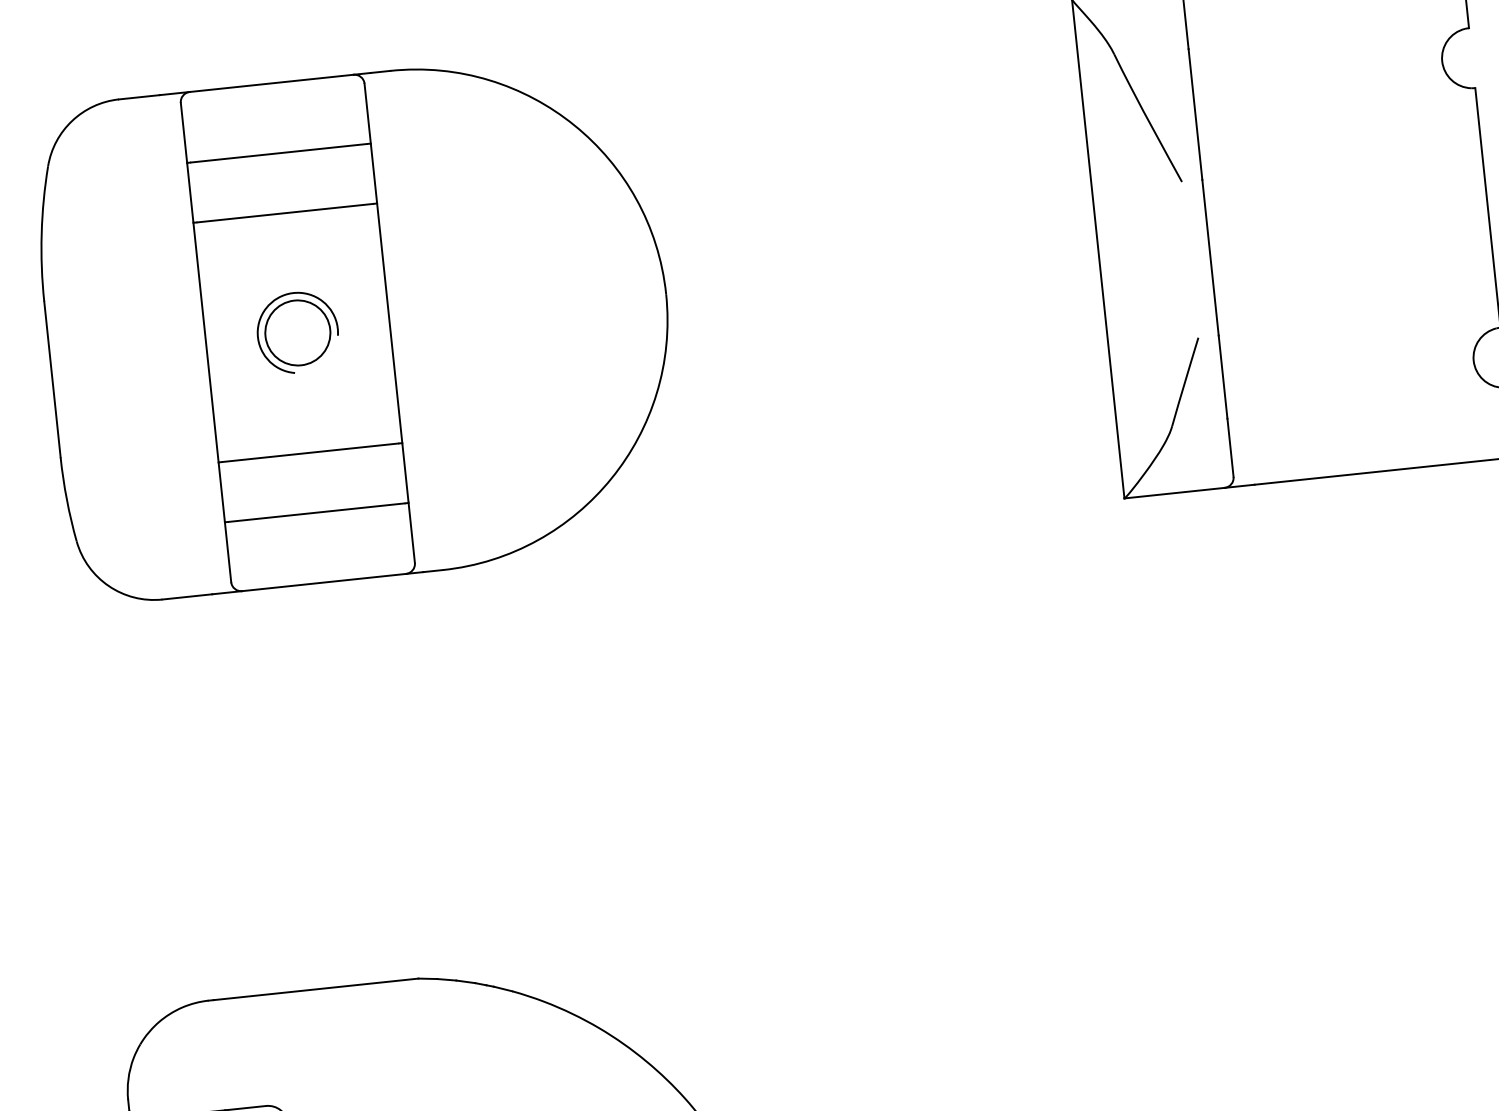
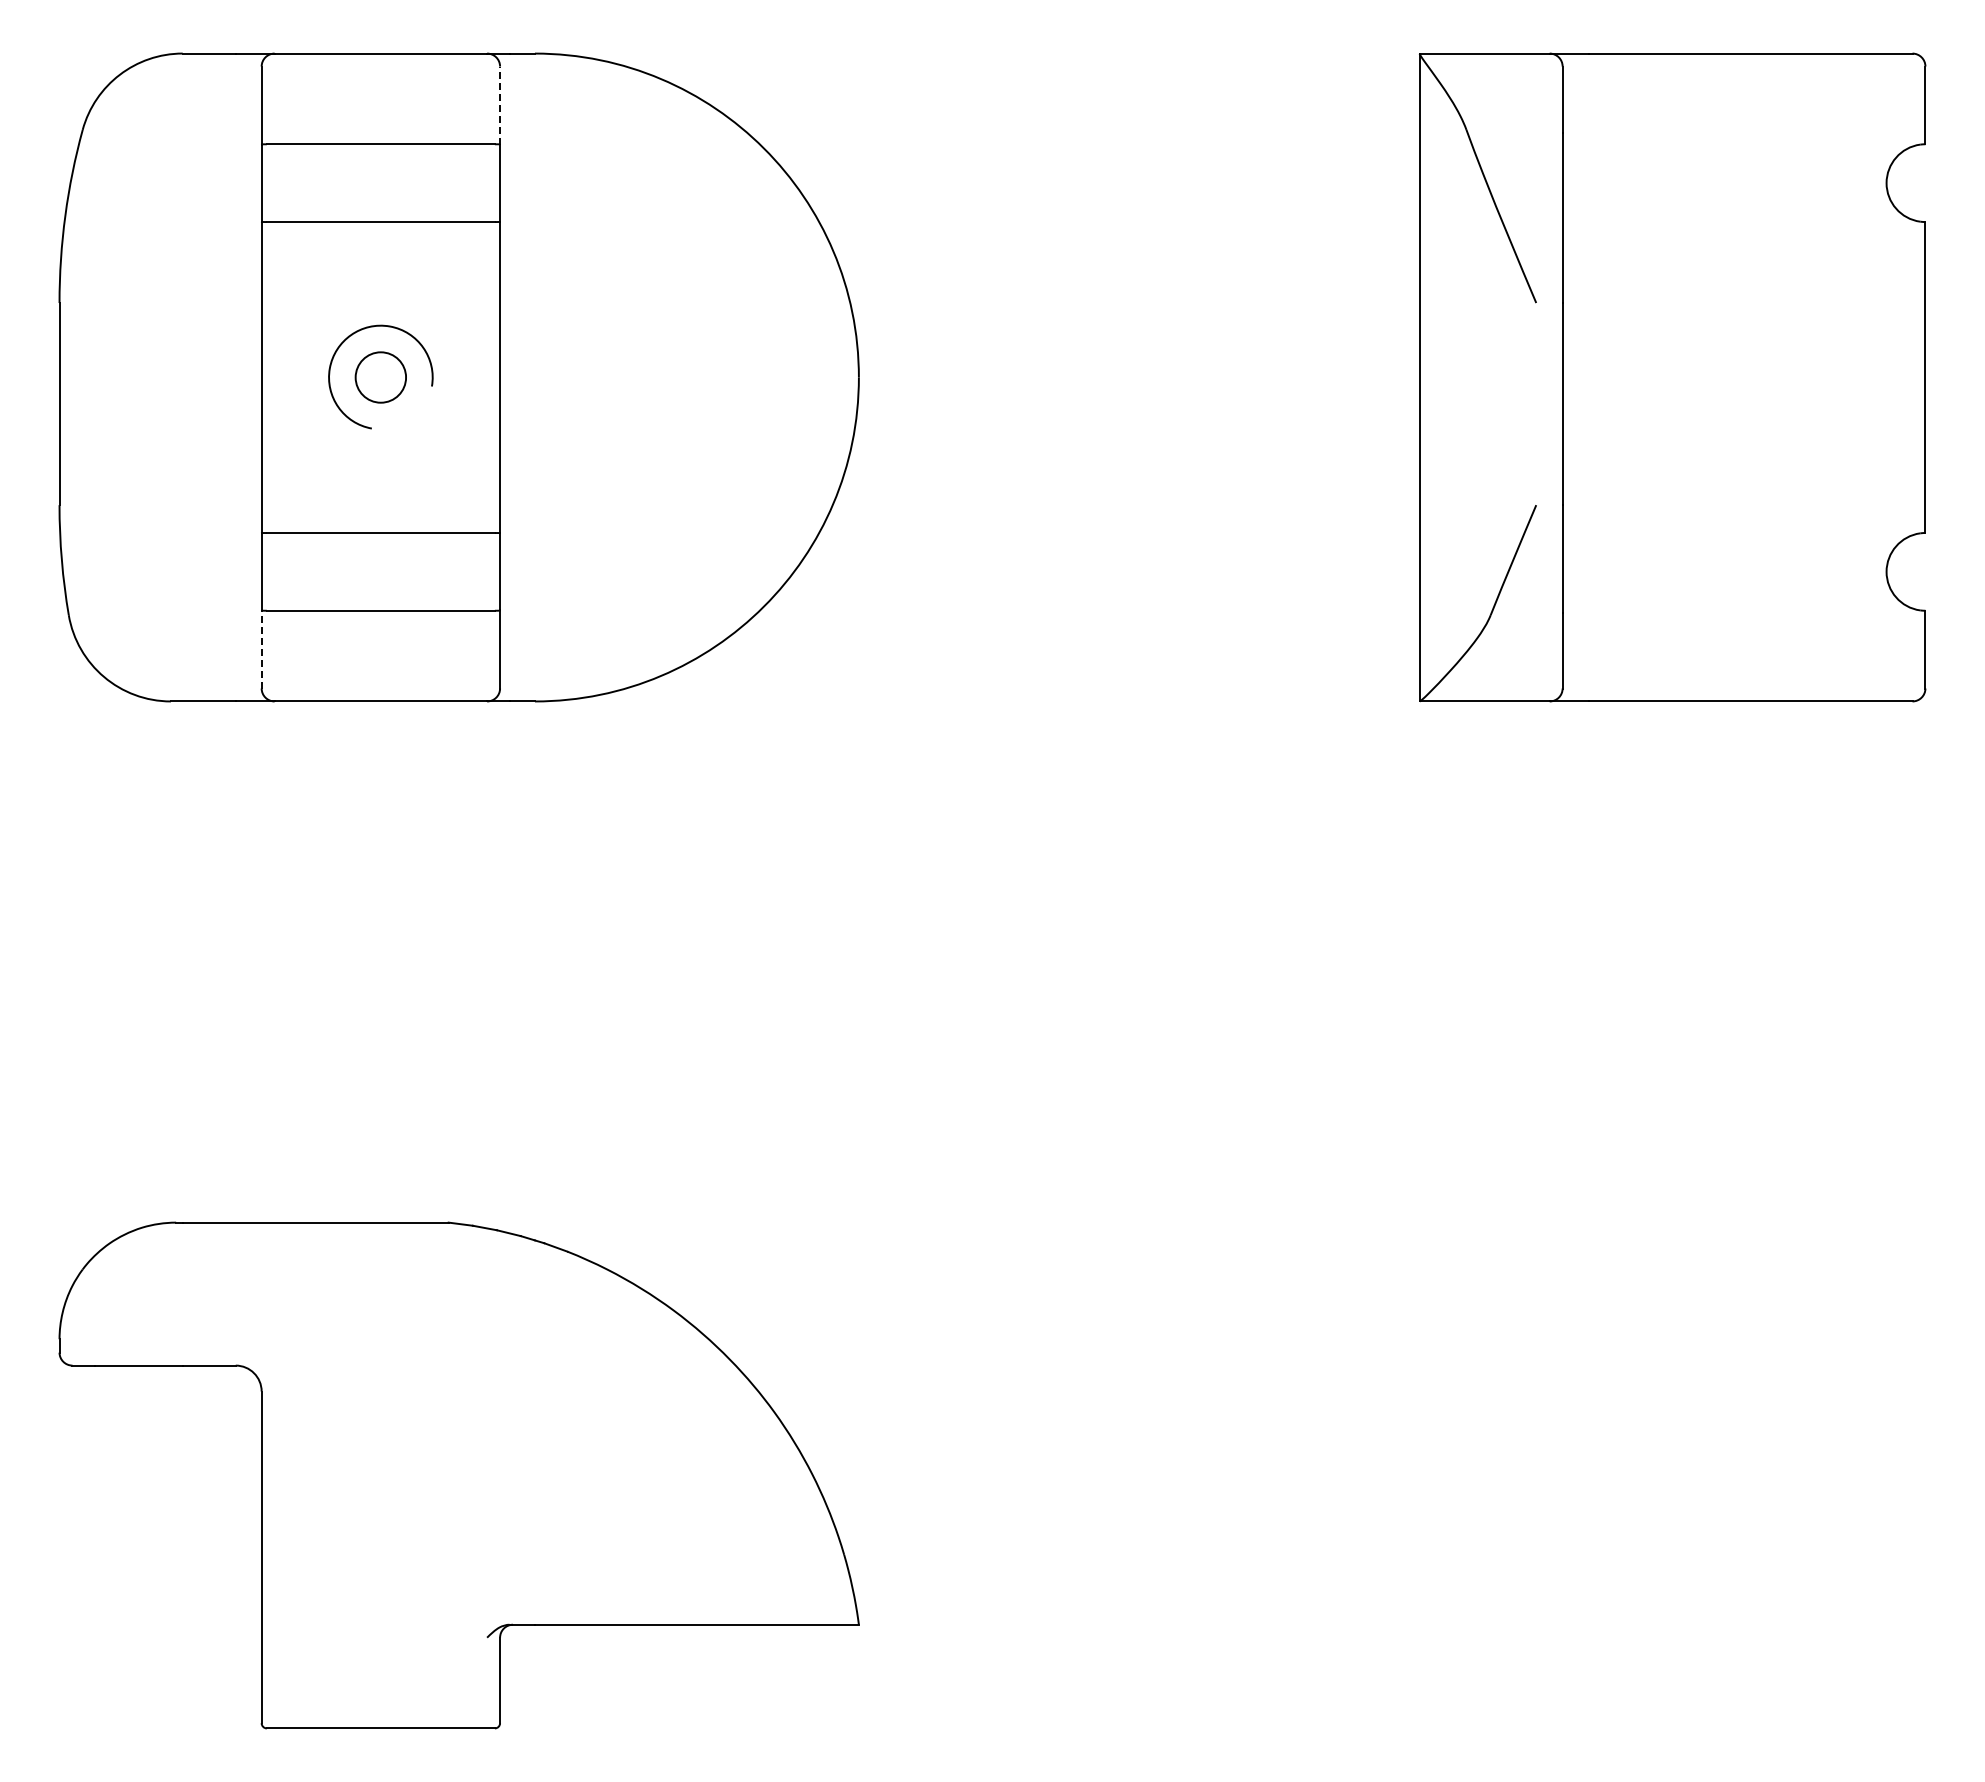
line: (368, 113) -> (500, 105), solid -> dashed
circle: (297, 332) -> (380, 377), size x0.6
line: (227, 551) -> (261, 648), solid -> dashed

